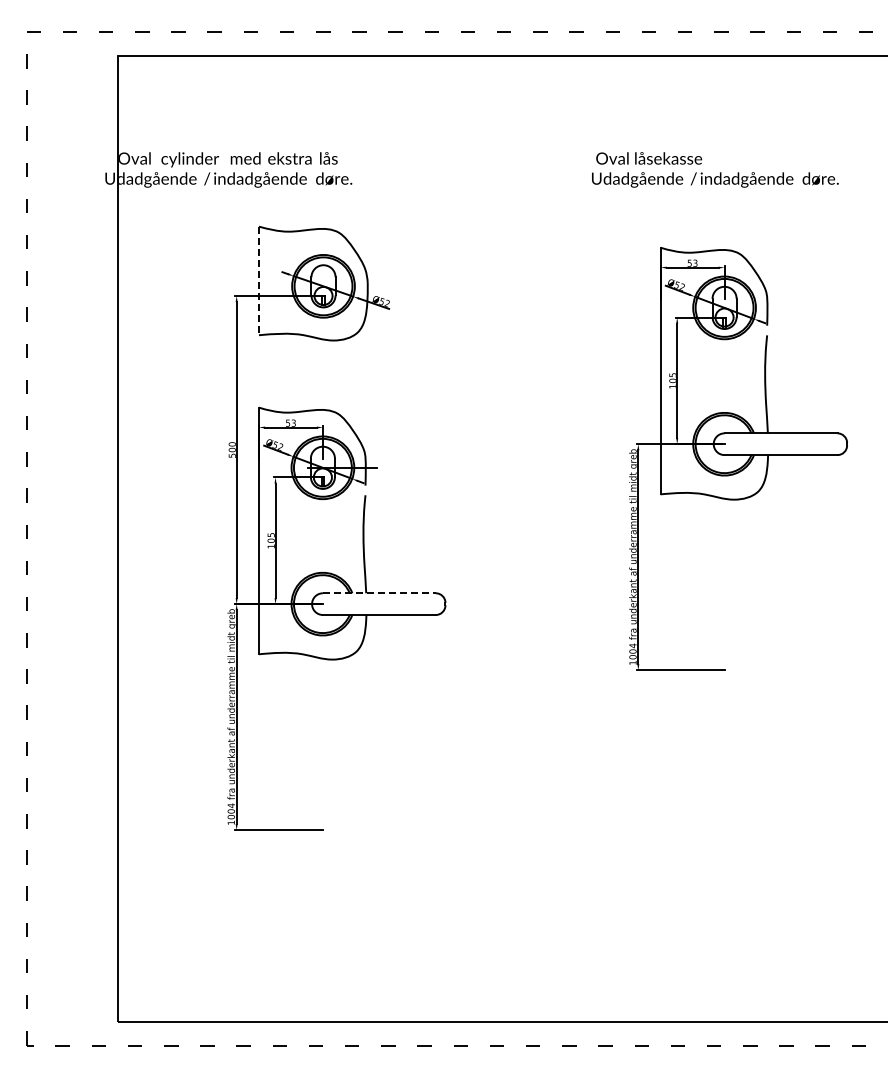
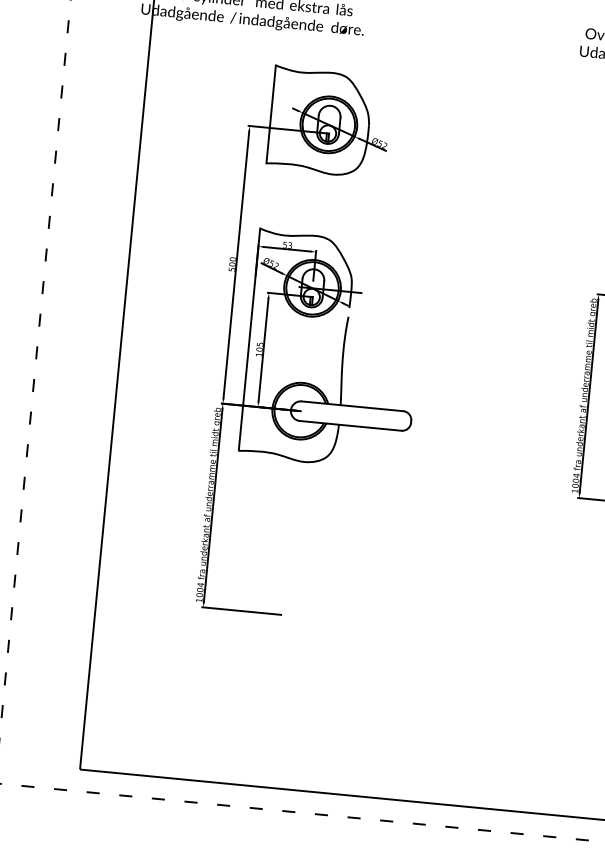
line: (258, 281) -> (270, 114), dashed -> solid
line: (379, 593) -> (352, 406), dashed -> solid

